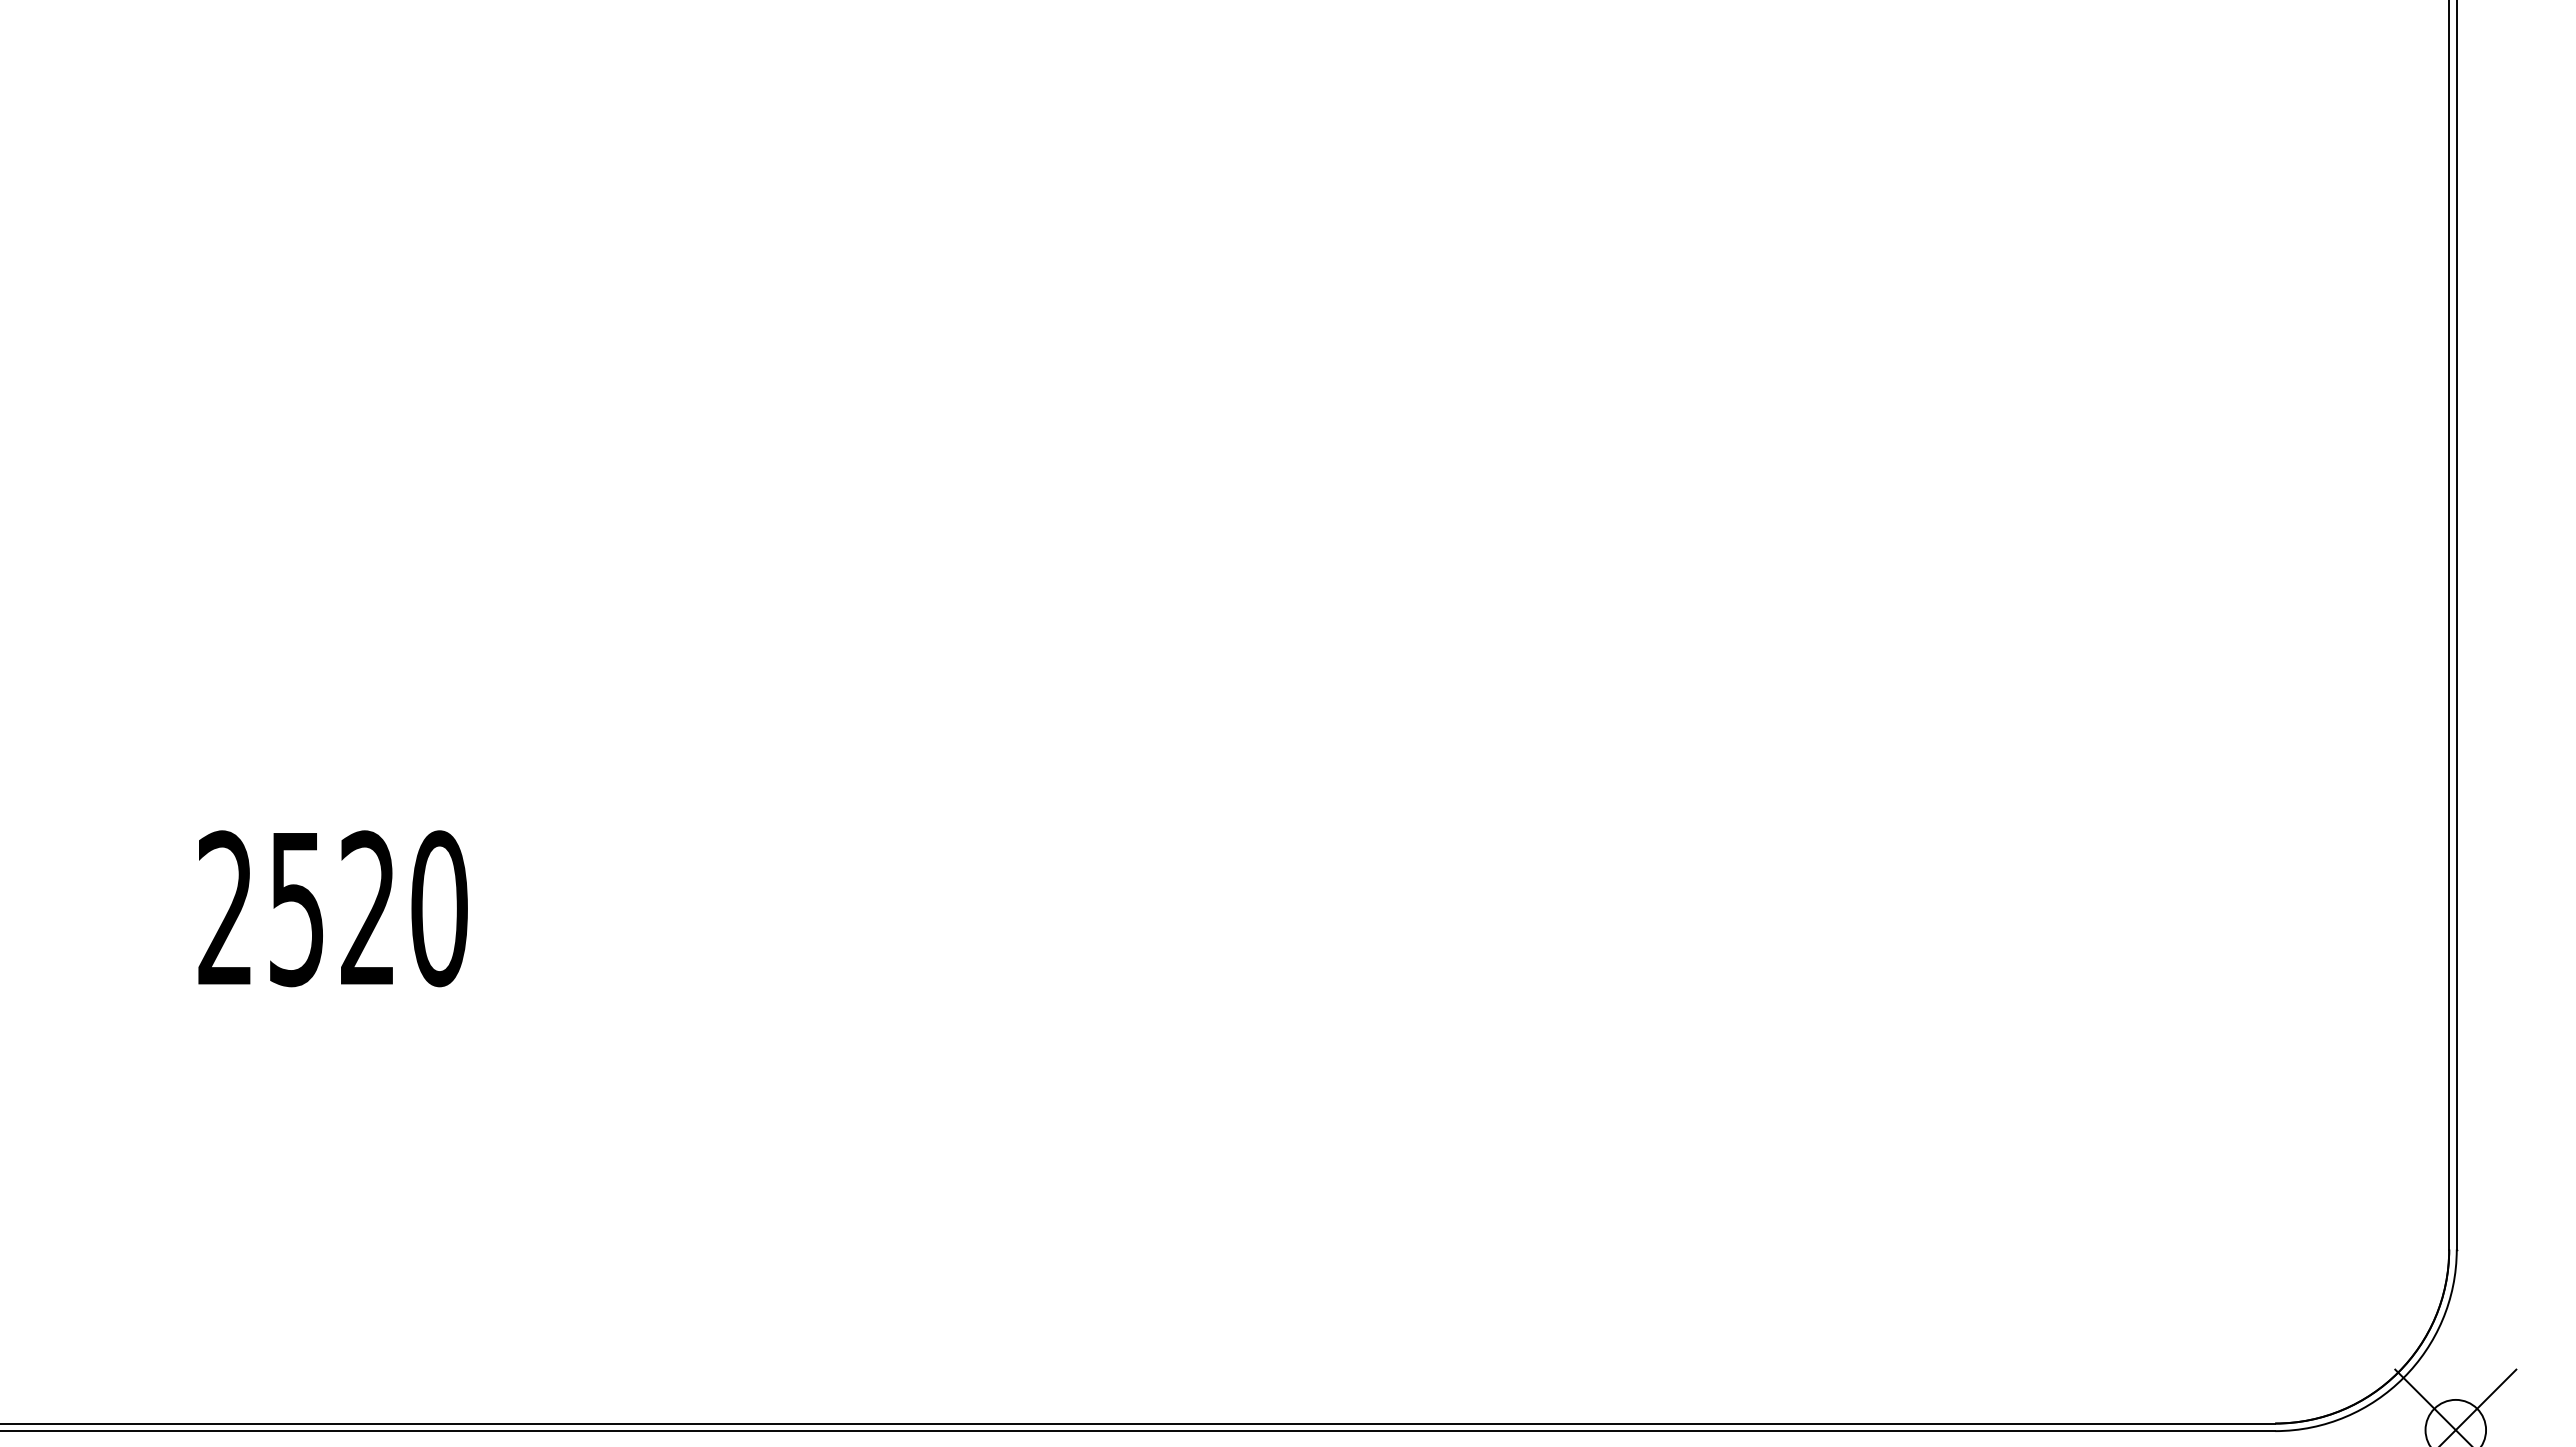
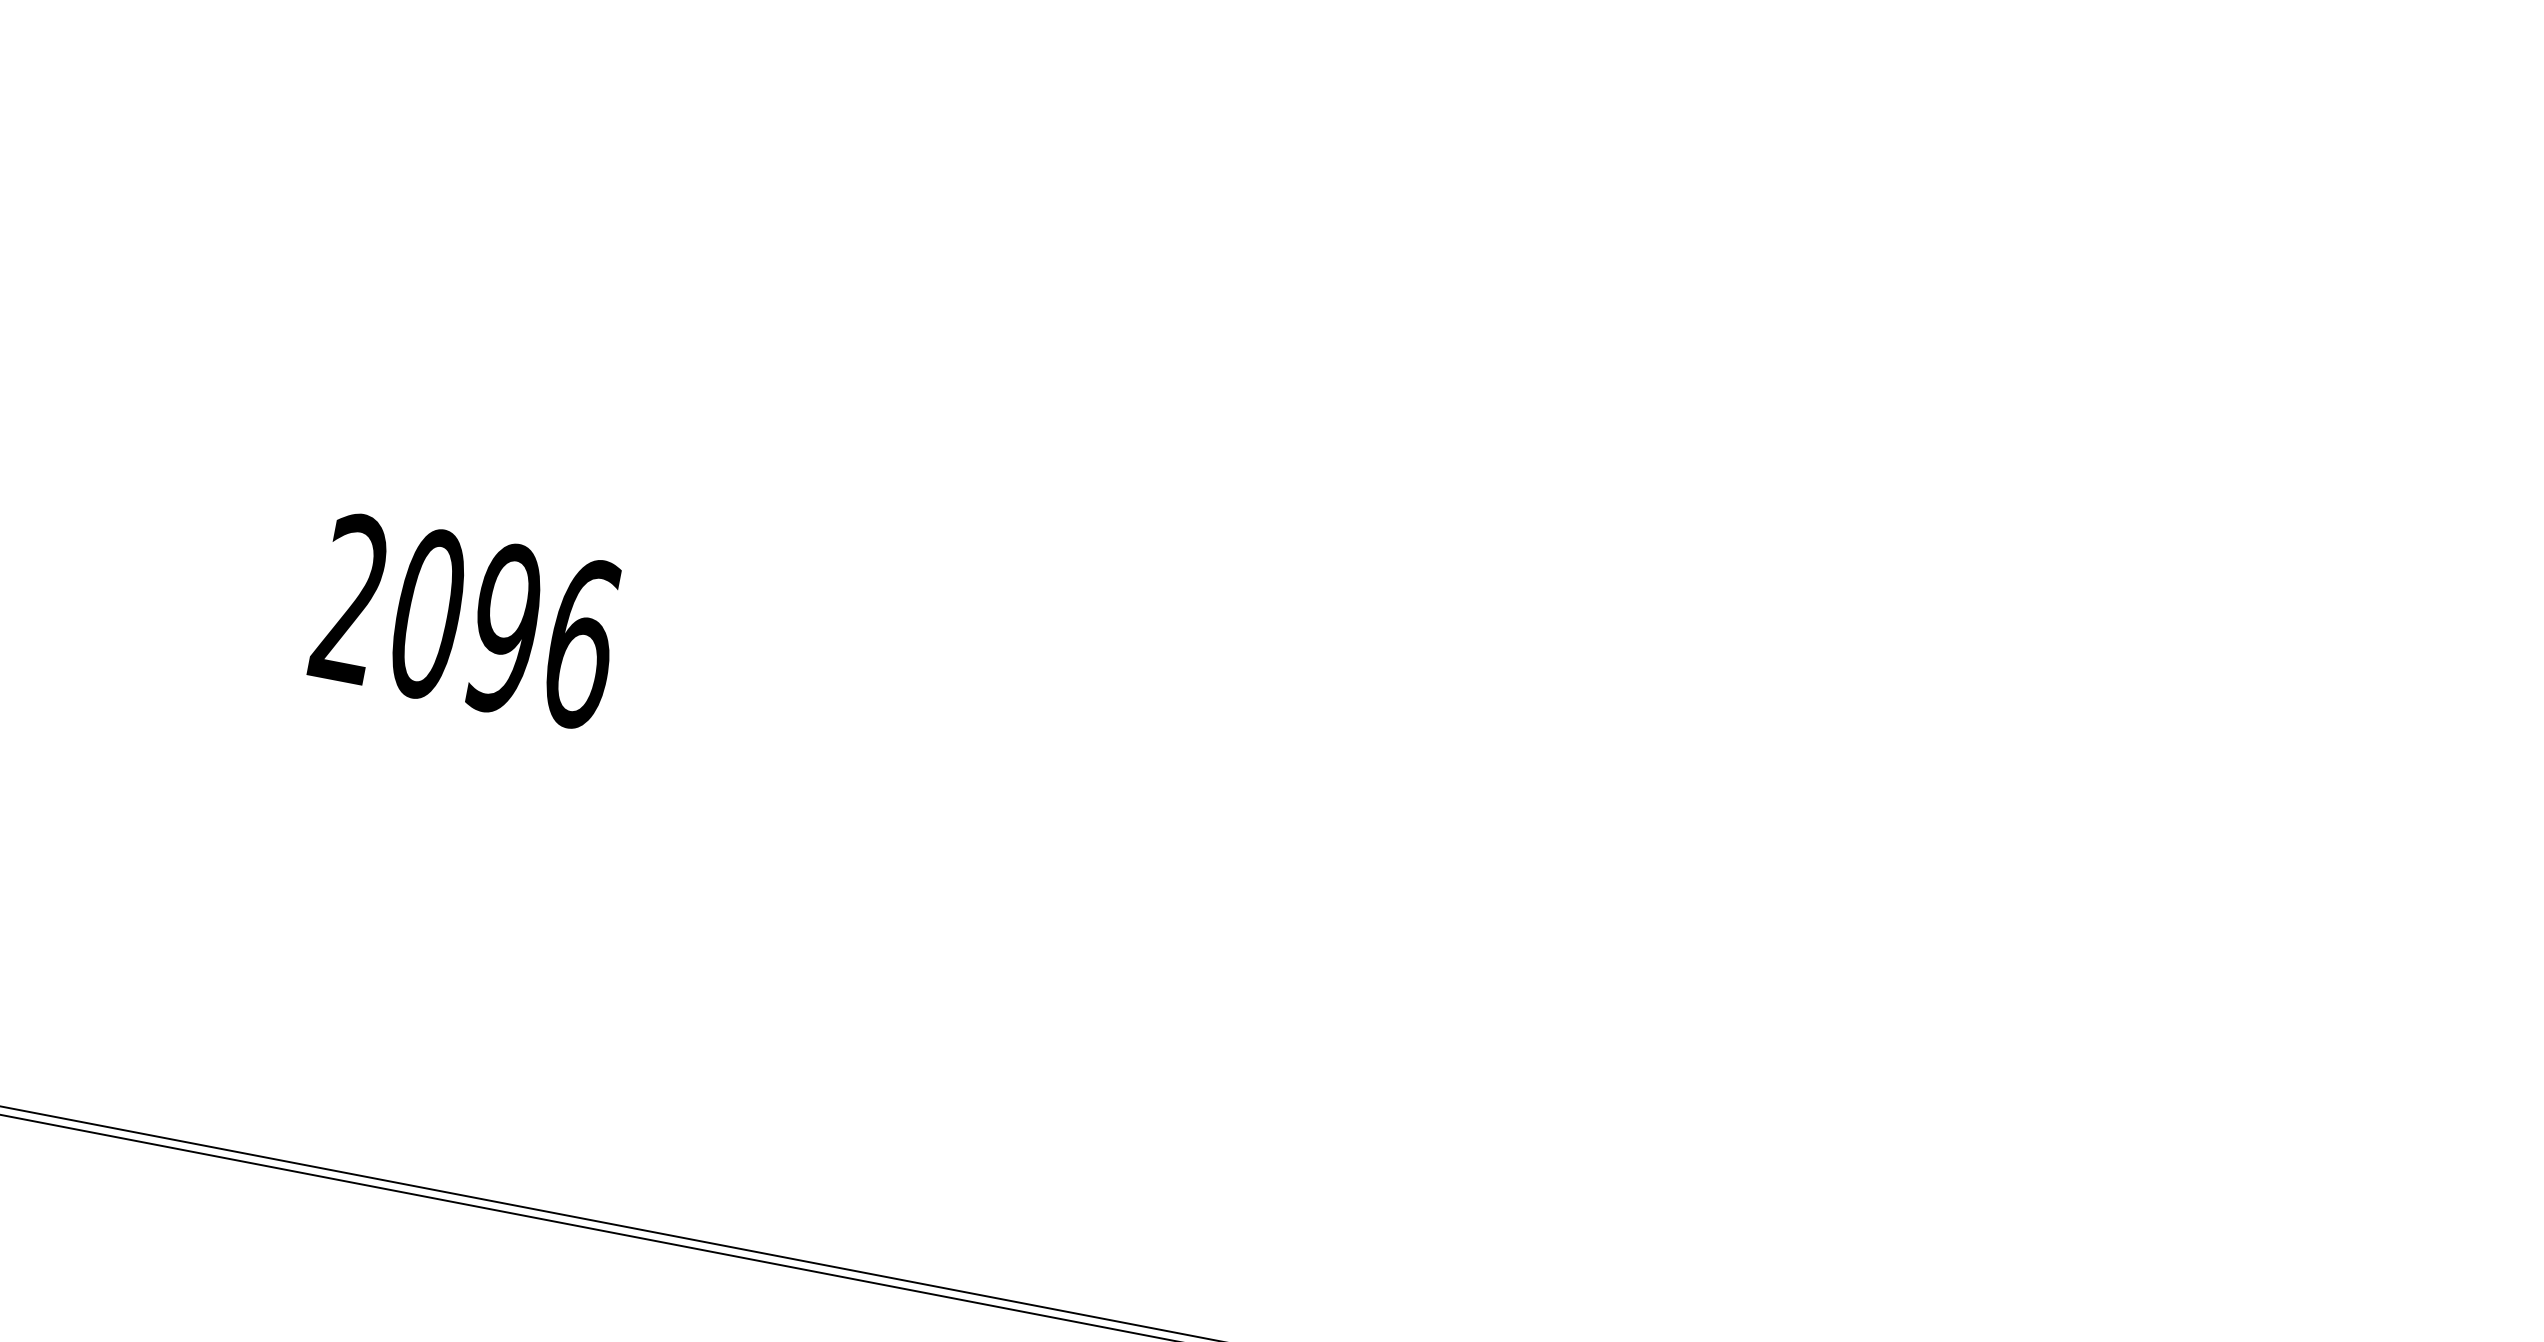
text: (368, 908) -> (505, 628), 2520 -> 2096

